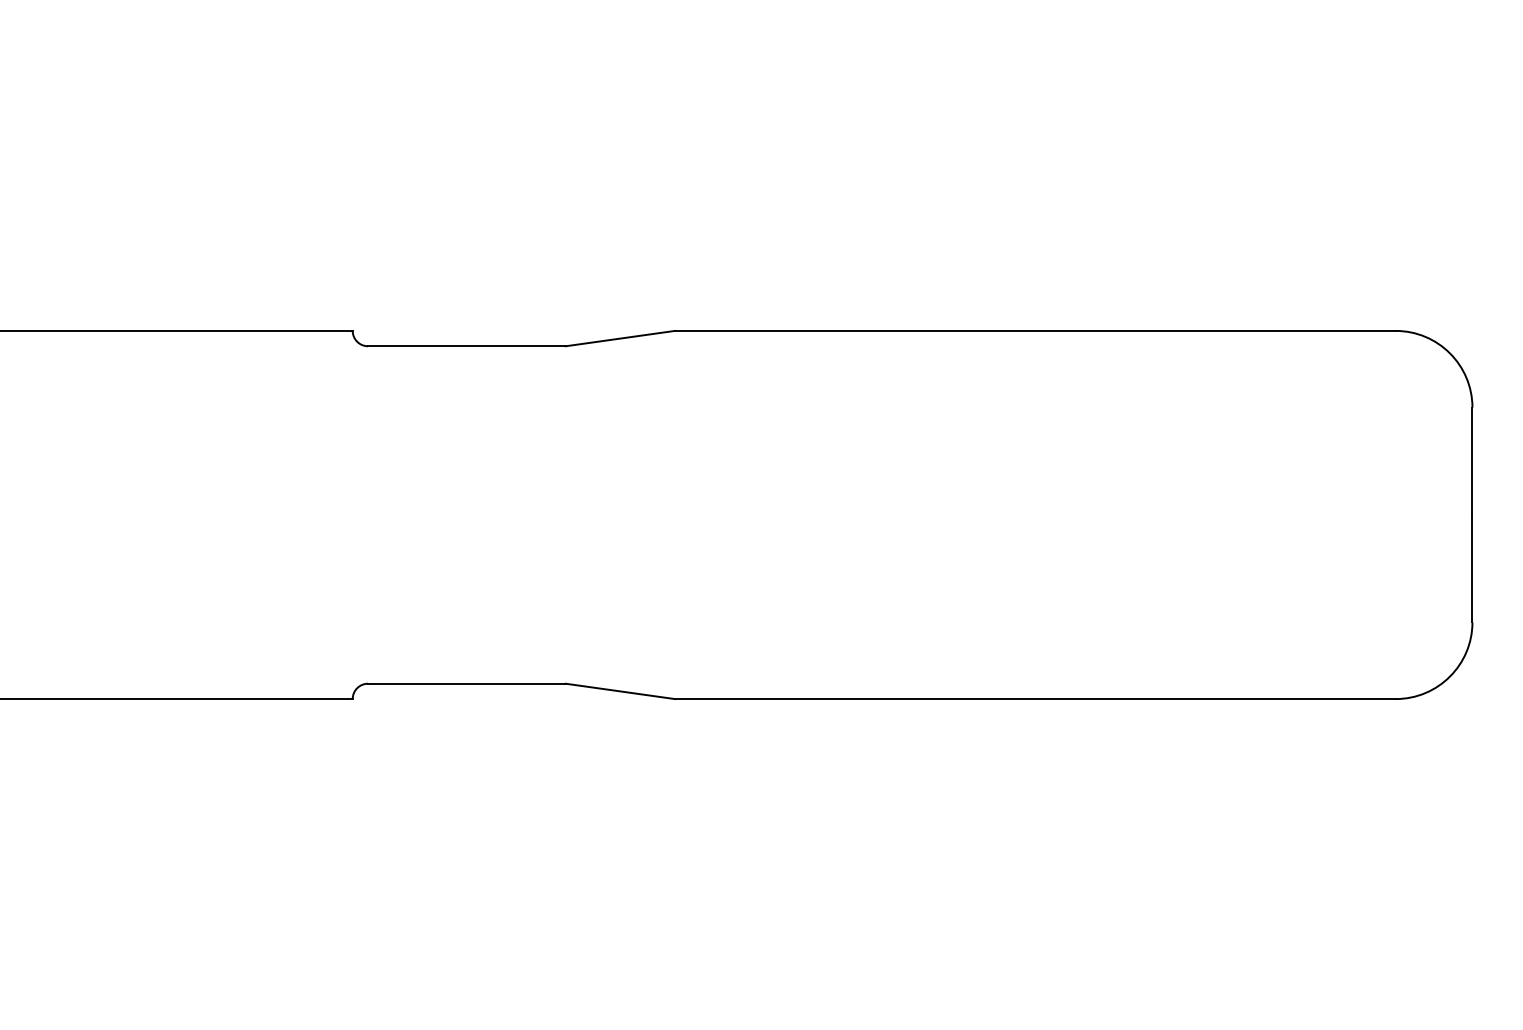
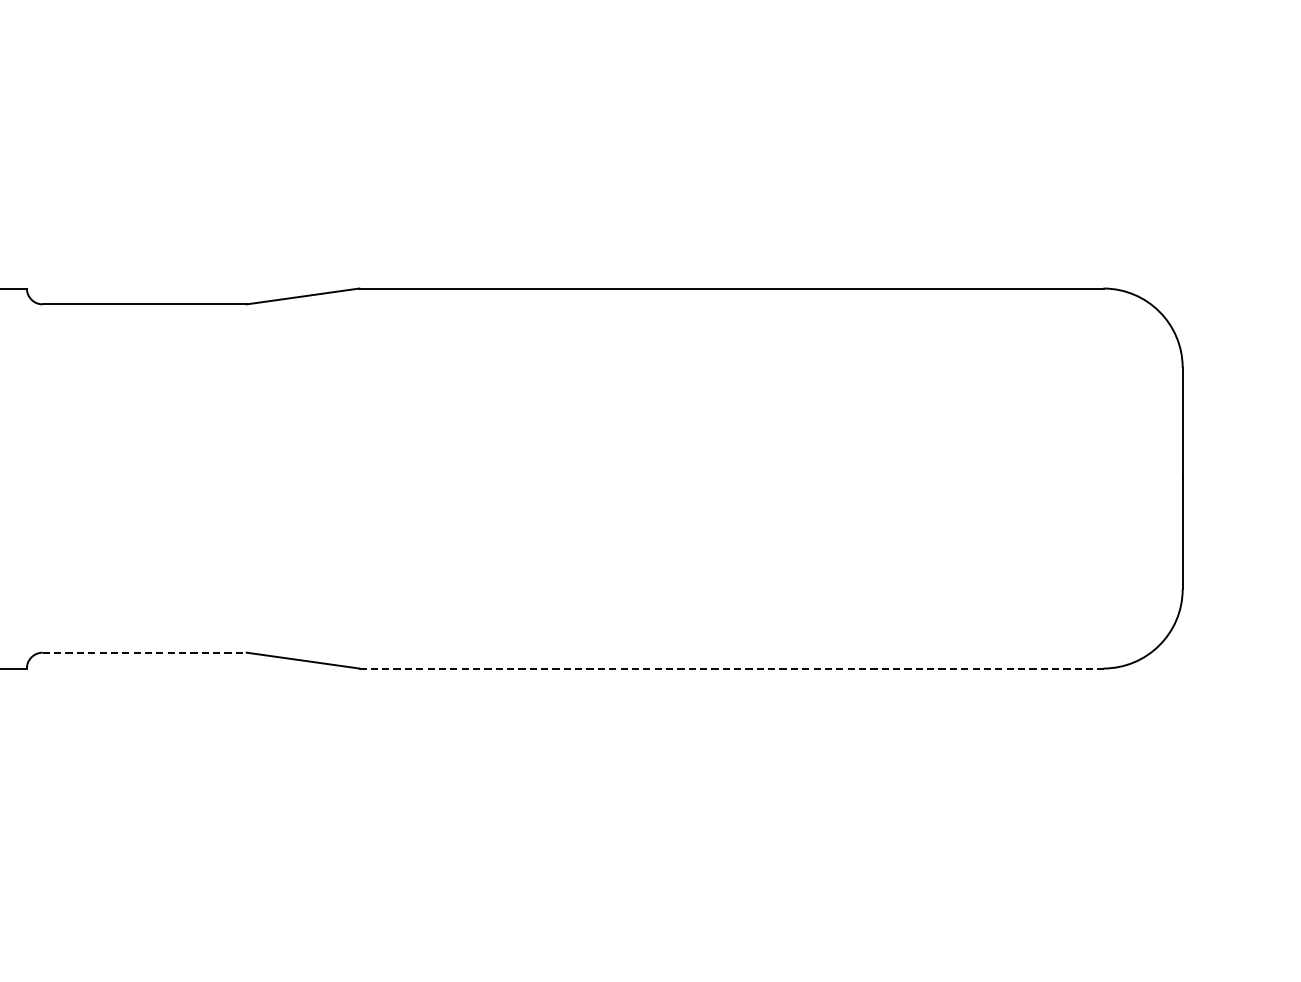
line: (466, 683) -> (144, 652), solid -> dashed
line: (1035, 699) -> (731, 668), solid -> dashed

